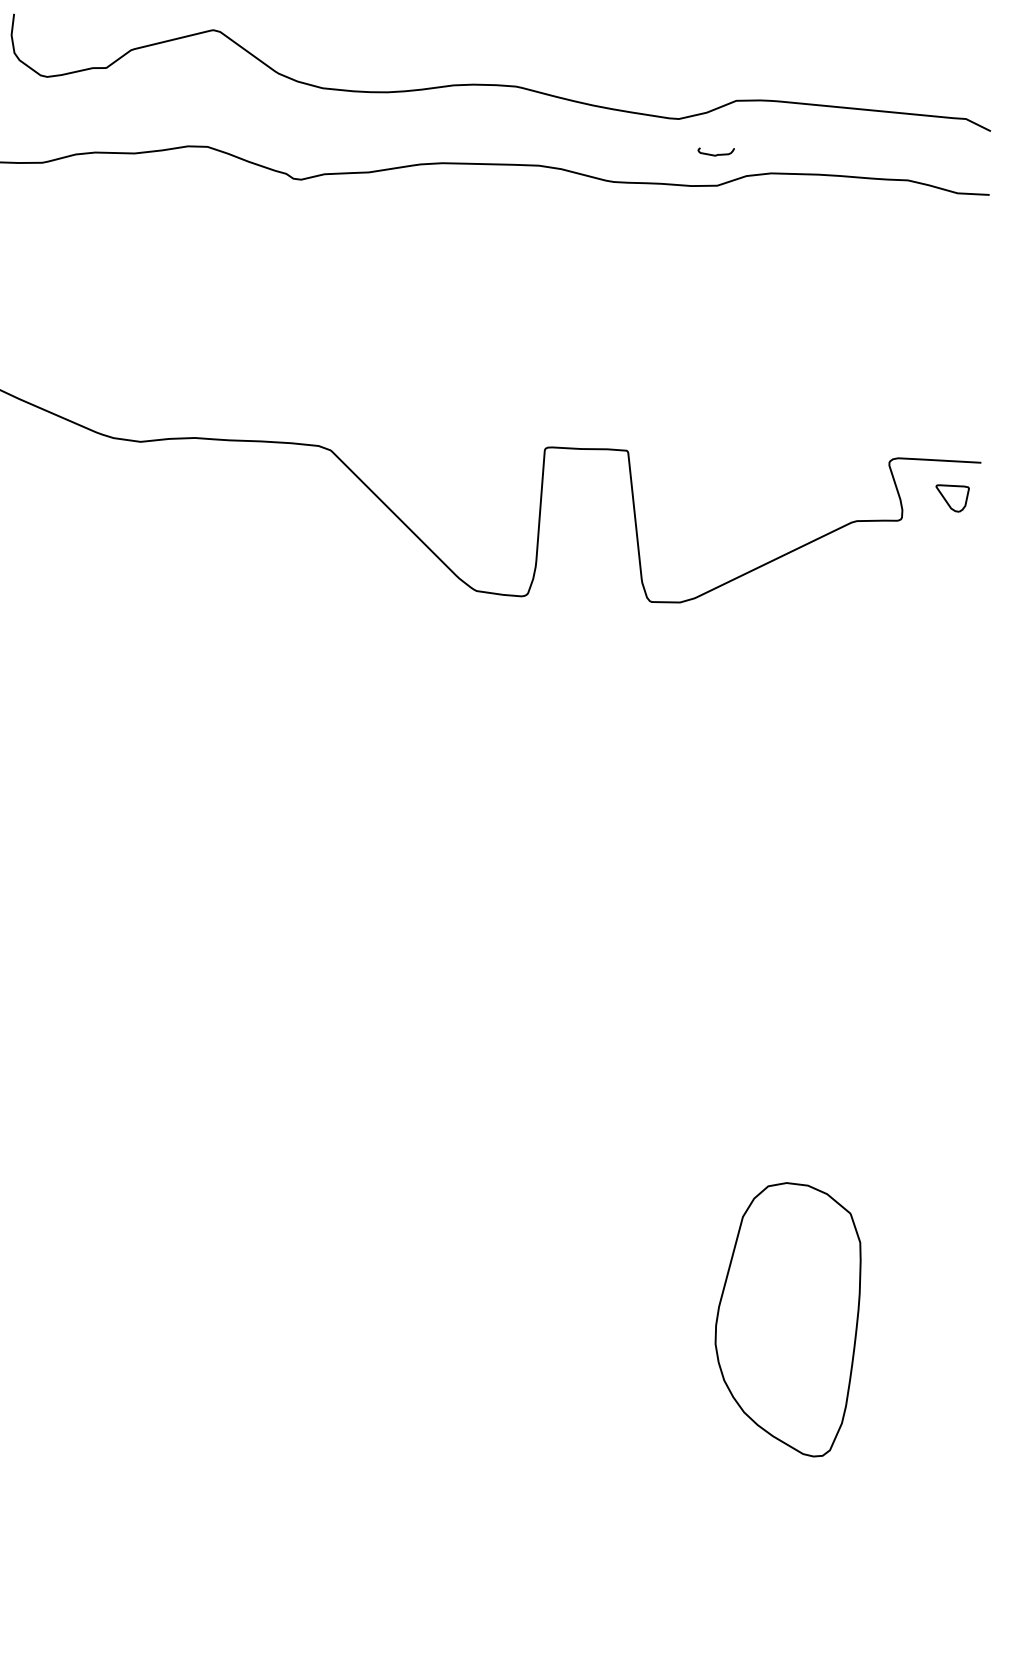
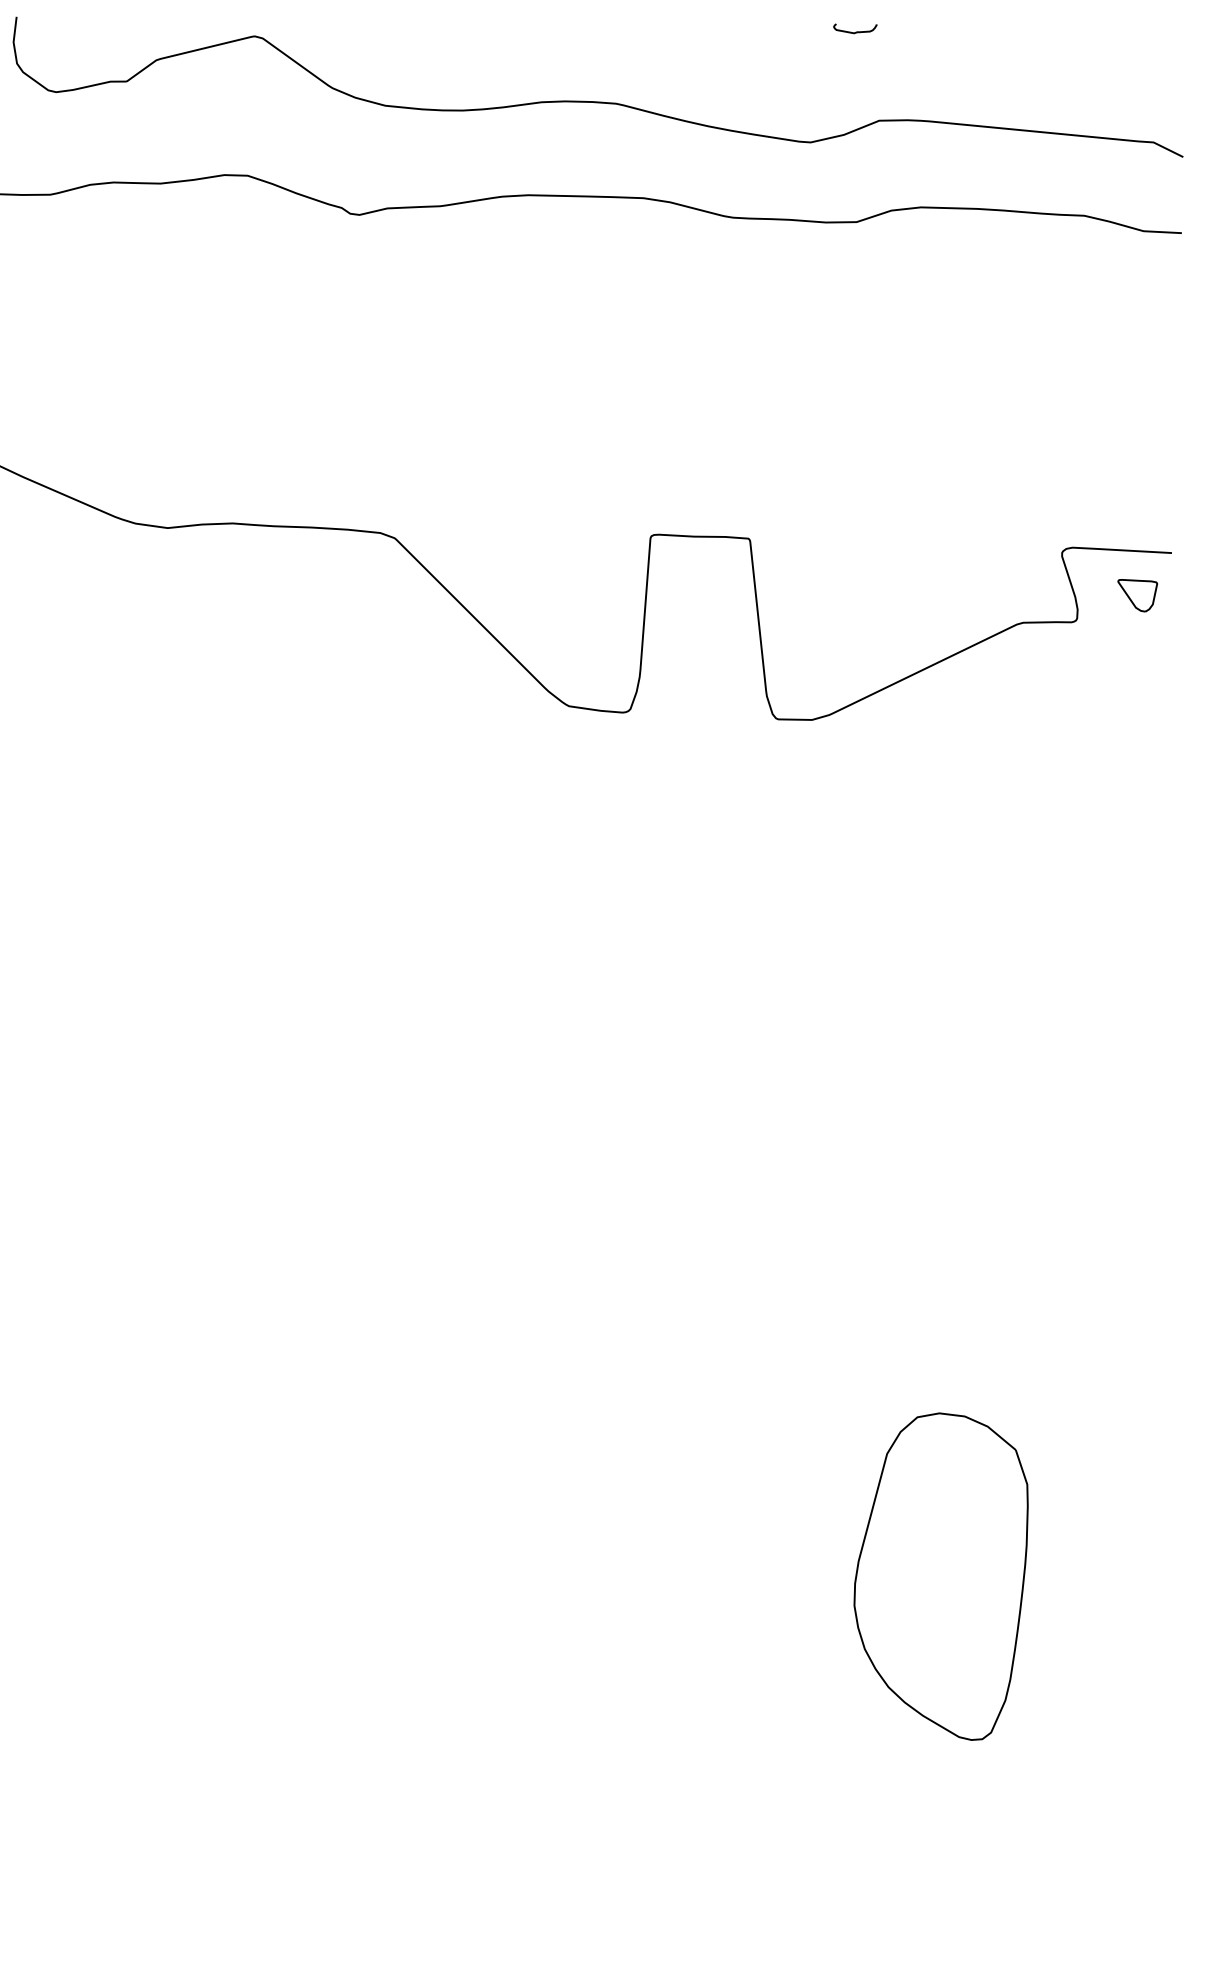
curve: (716, 154) -> (855, 31), moved

